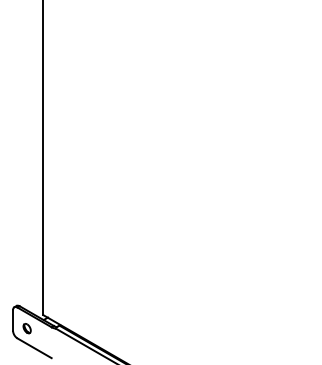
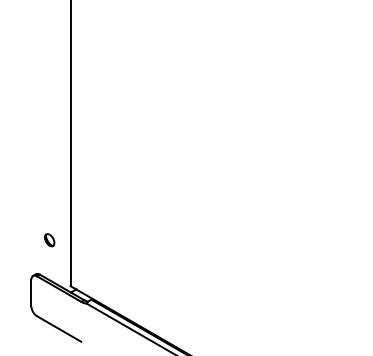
part: (26, 328) -> (48, 240), moved

